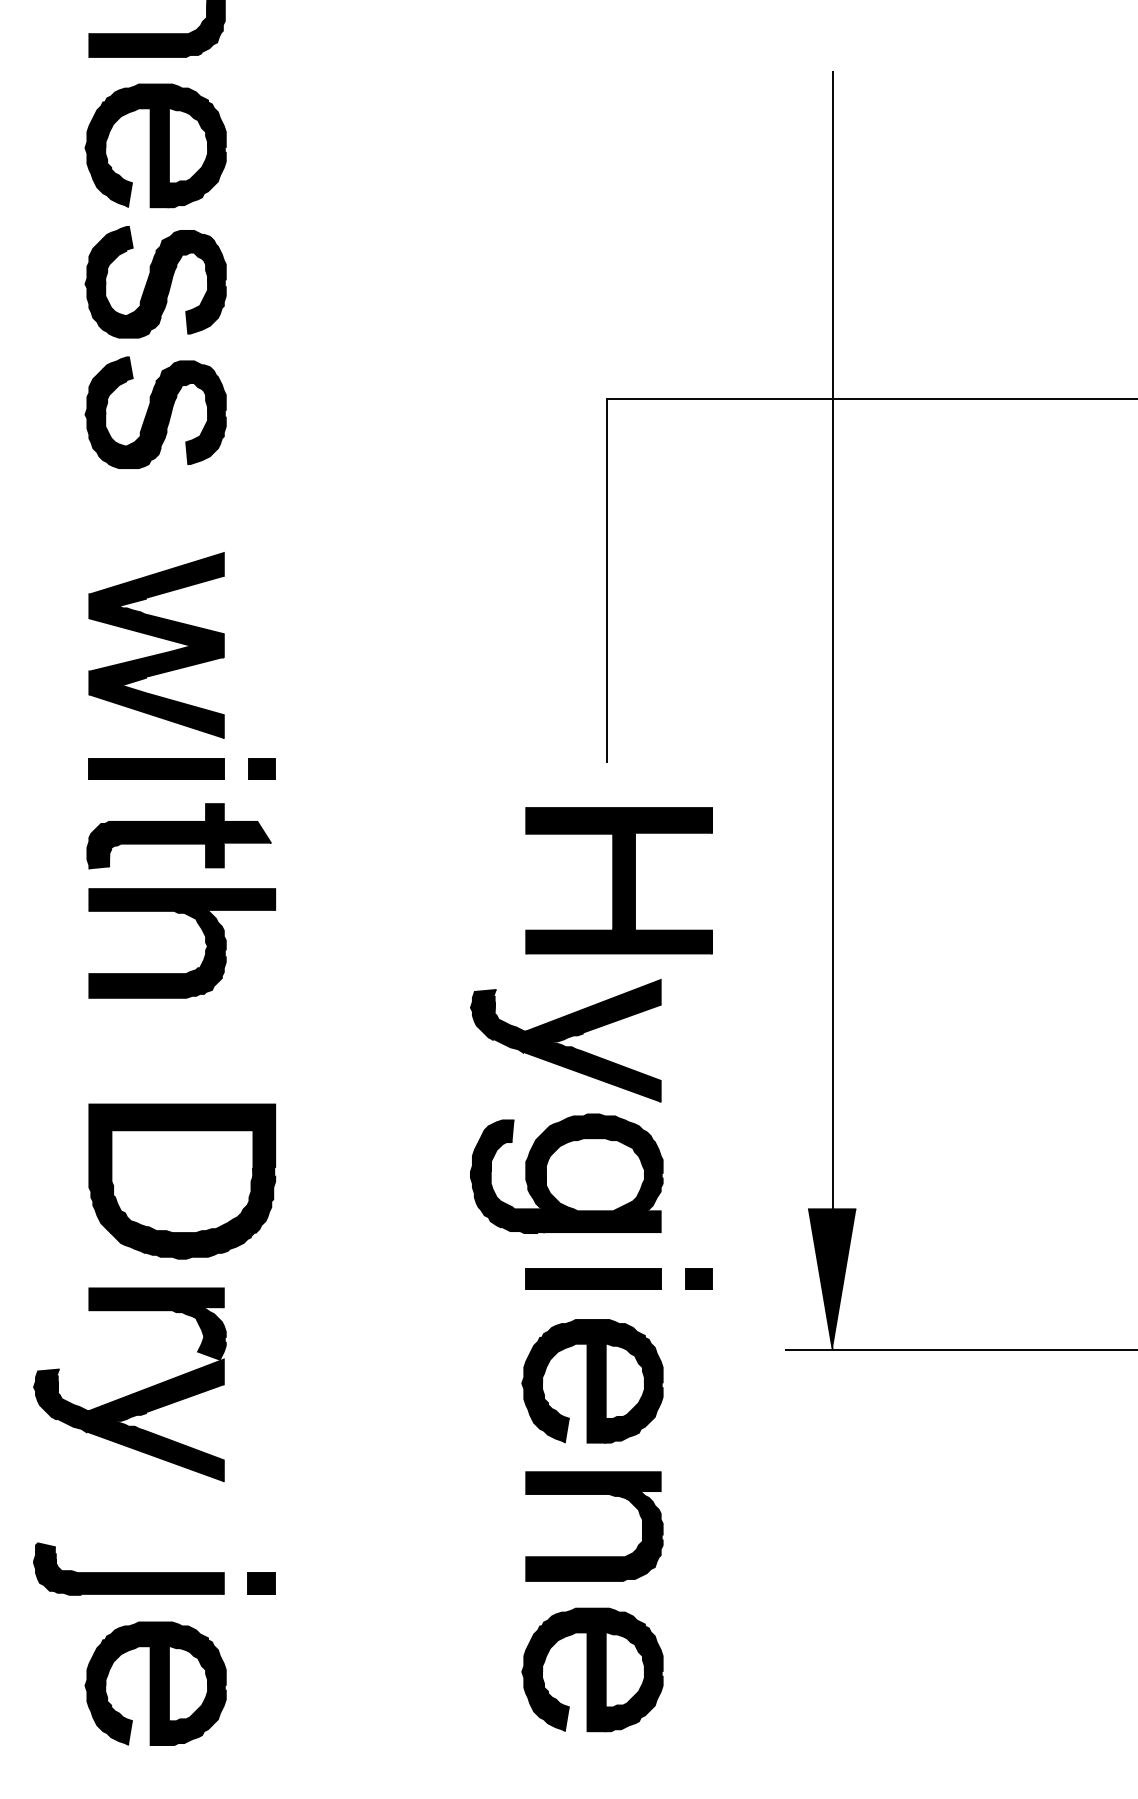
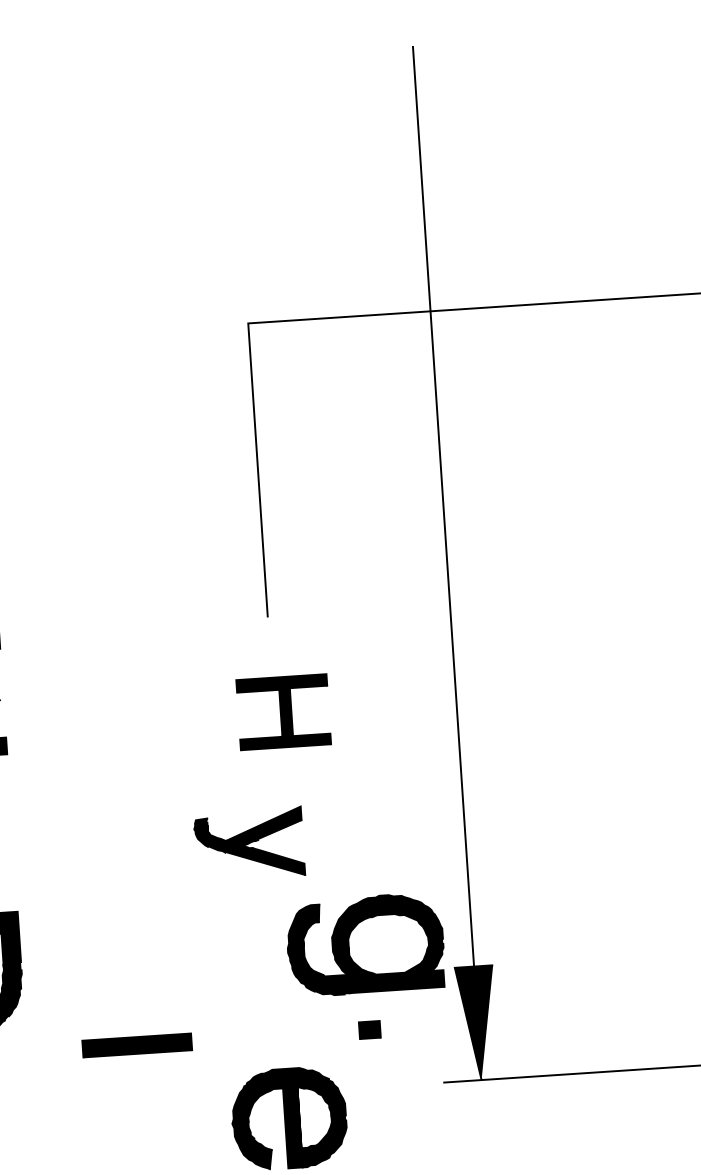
part: (618, 880) -> (283, 712), size x0.6
part: (565, 1040) -> (248, 844), size x0.7
part: (566, 1173) -> (365, 944), moved
part: (593, 1278) -> (137, 1045), moved

